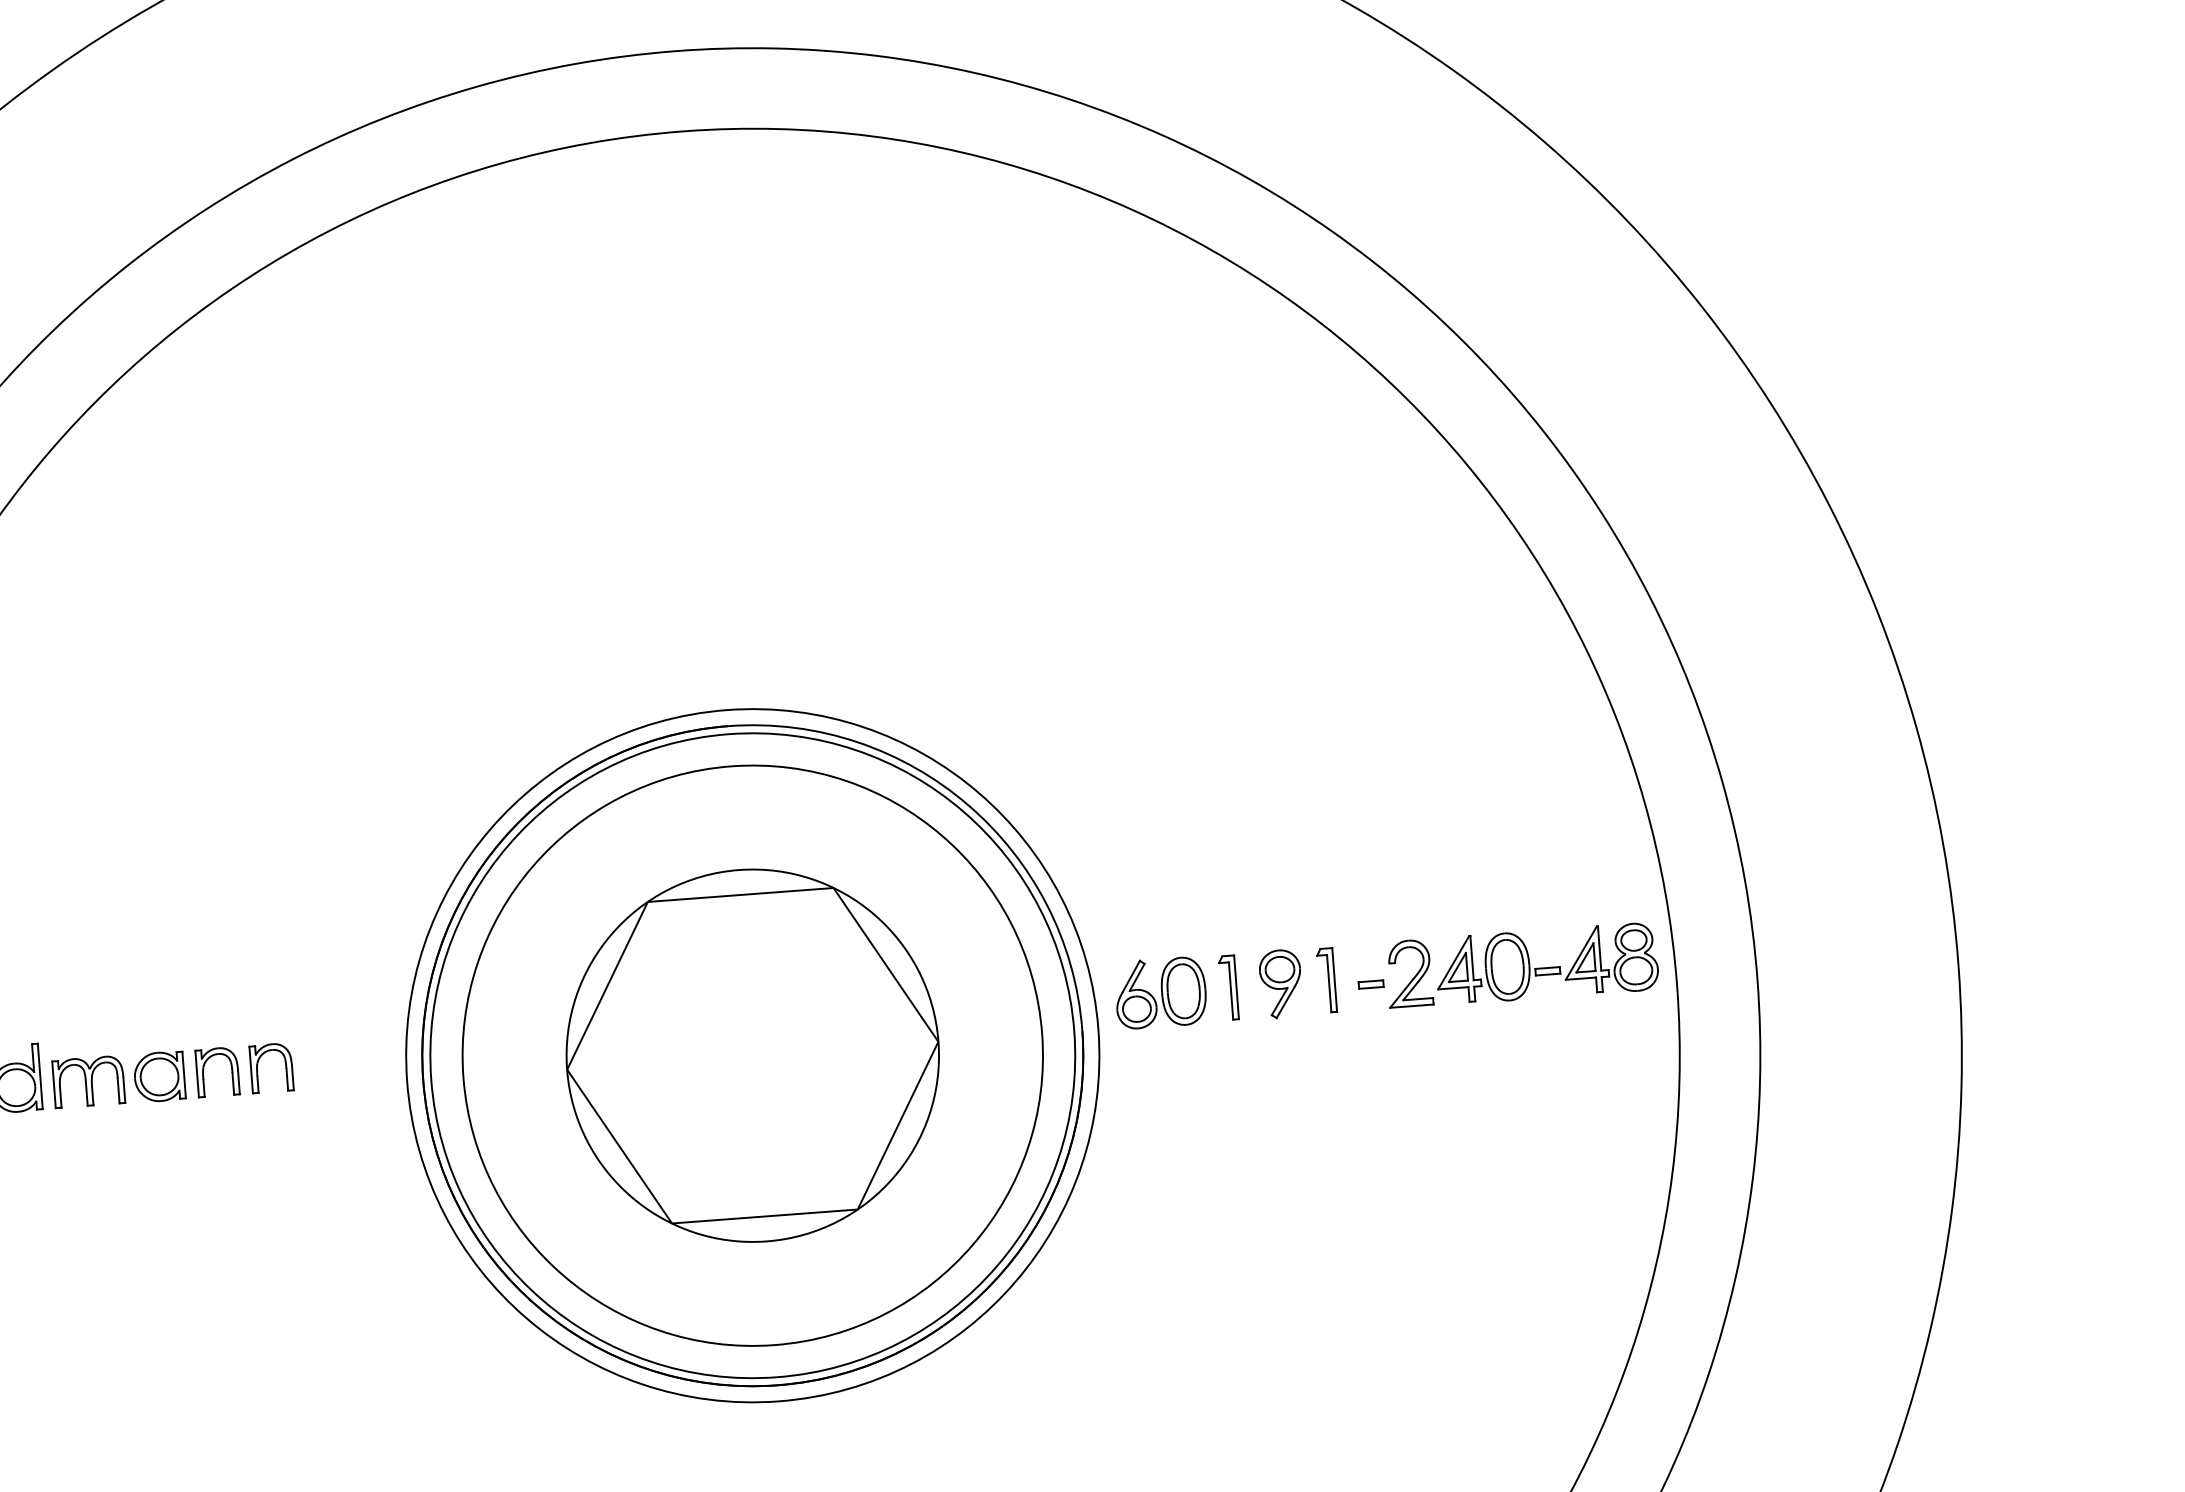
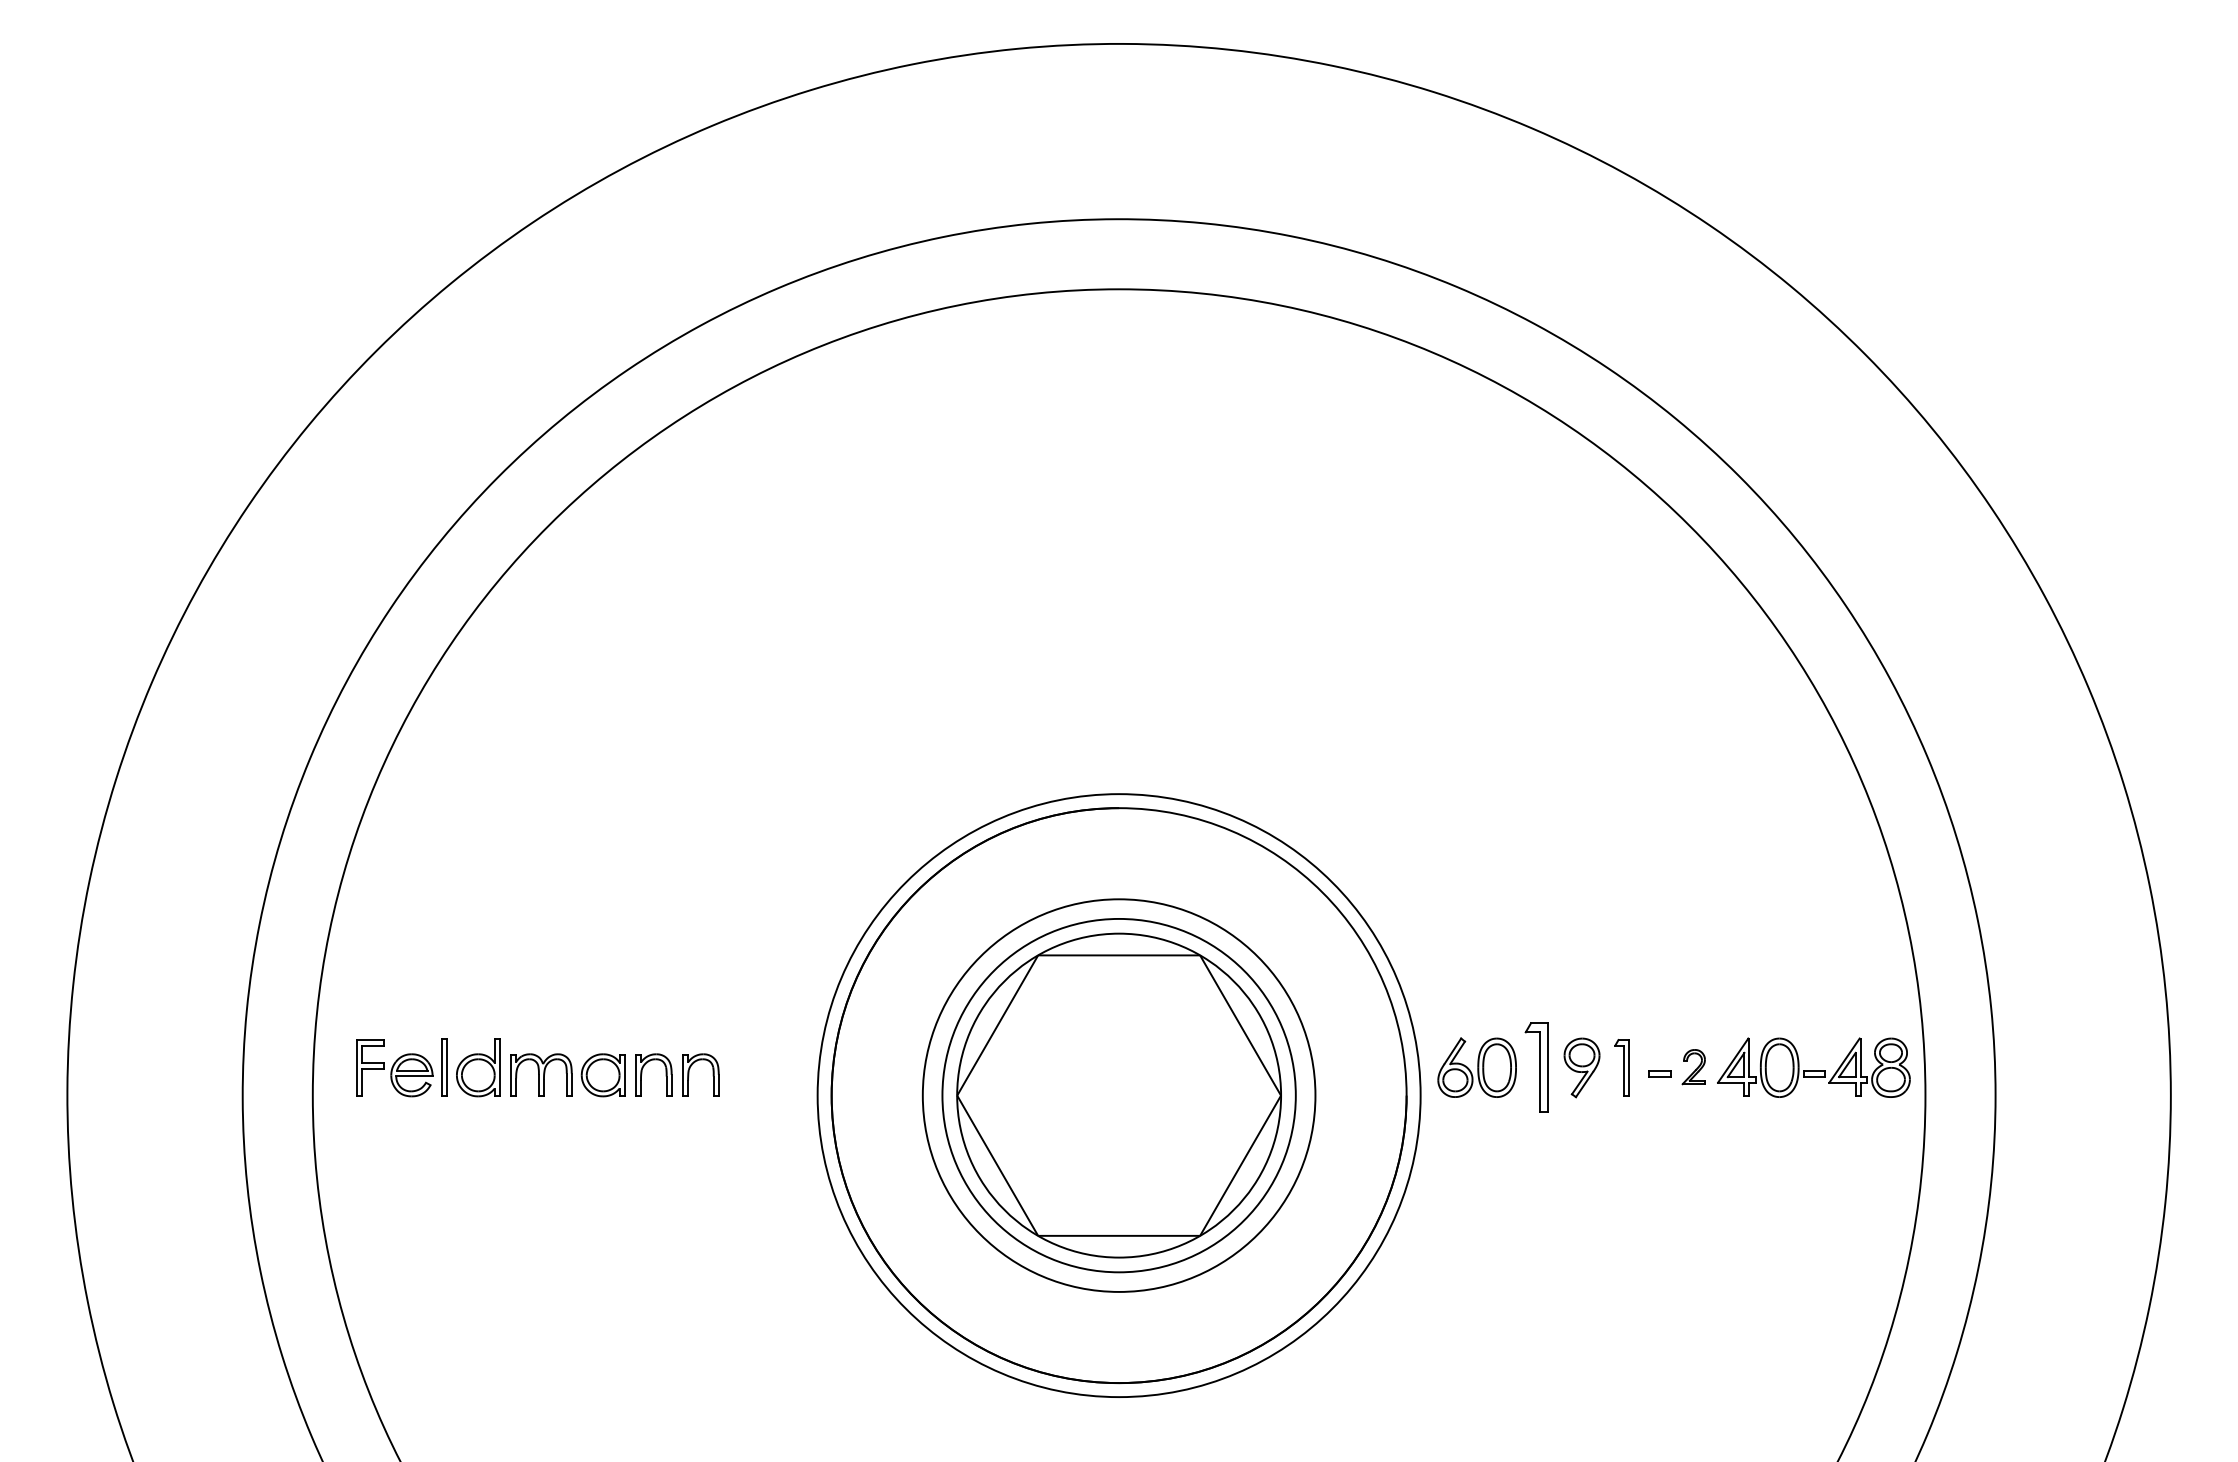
part: (1408, 972) -> (1693, 1066), size x0.6
part: (1227, 987) -> (1535, 1067), size x1.6
circle: (752, 1055) -> (1118, 1095), size x0.7
circle: (752, 1055) -> (1118, 1095), size x0.7

